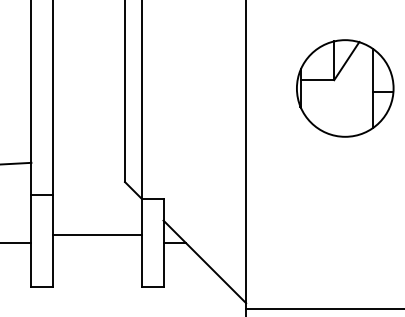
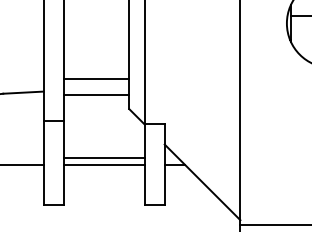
line: (89, 148) -> (96, 78), added
line: (89, 166) -> (96, 94), added
line: (97, 242) -> (104, 164), added

